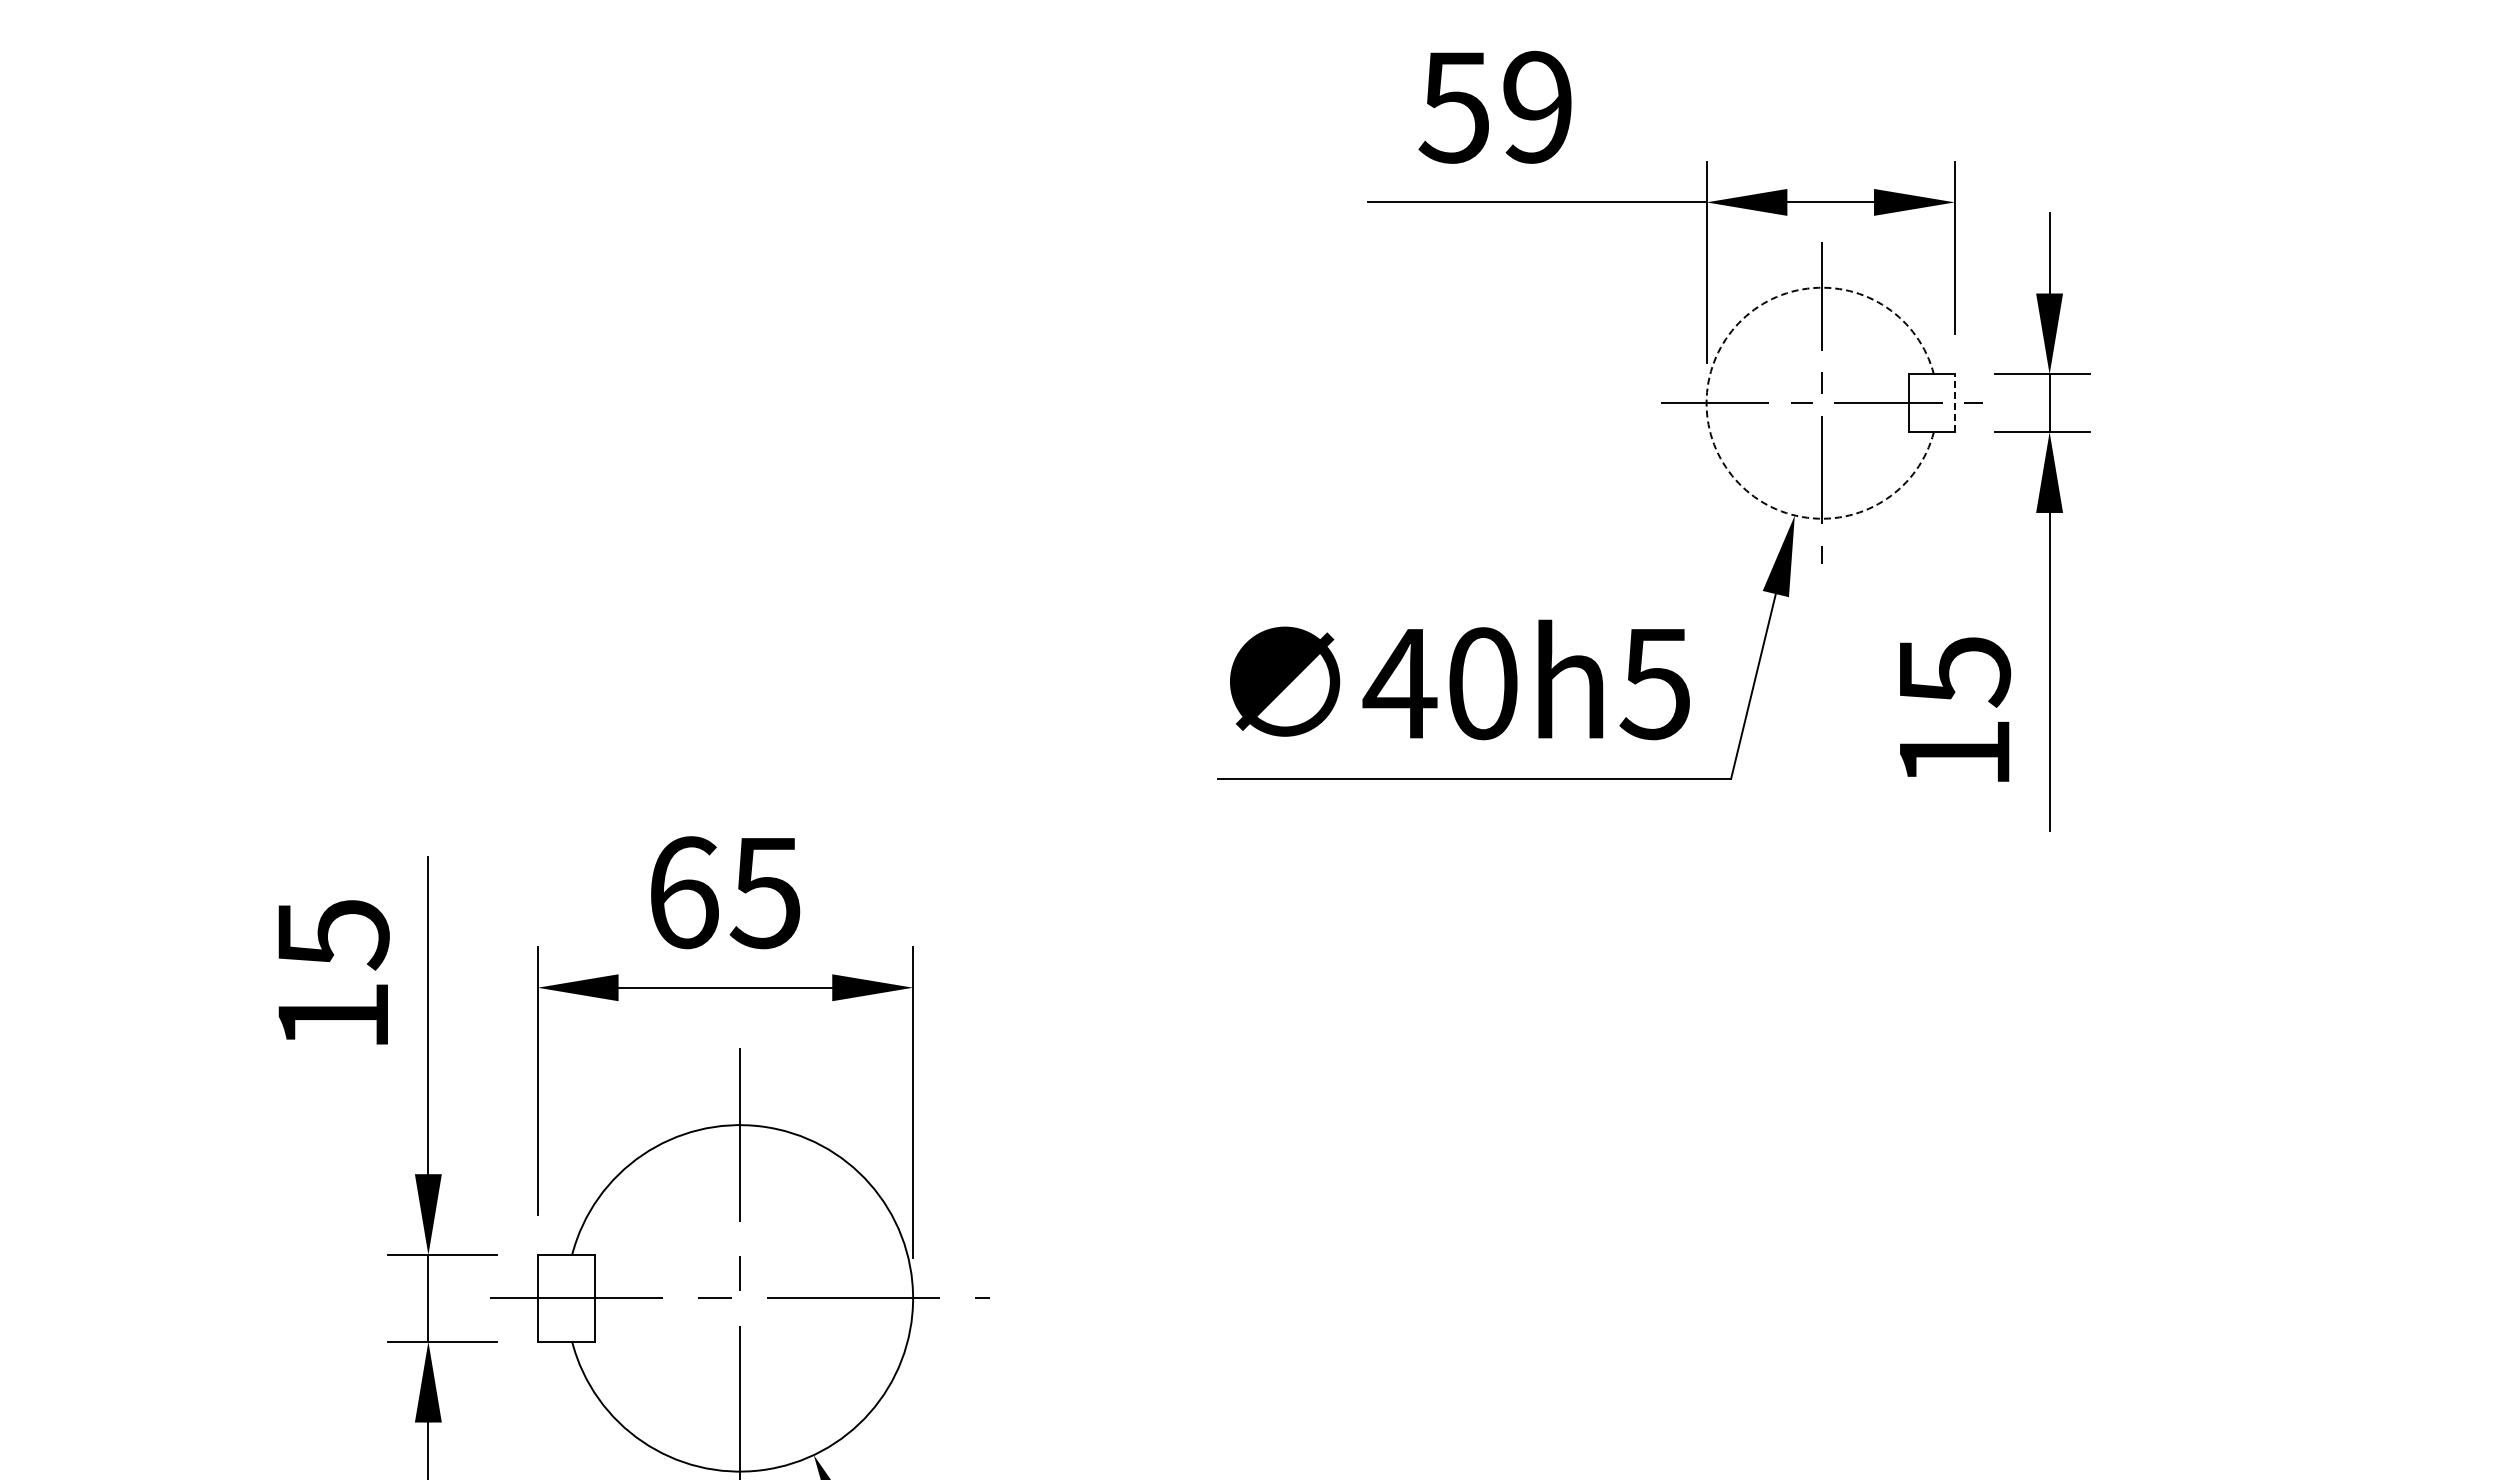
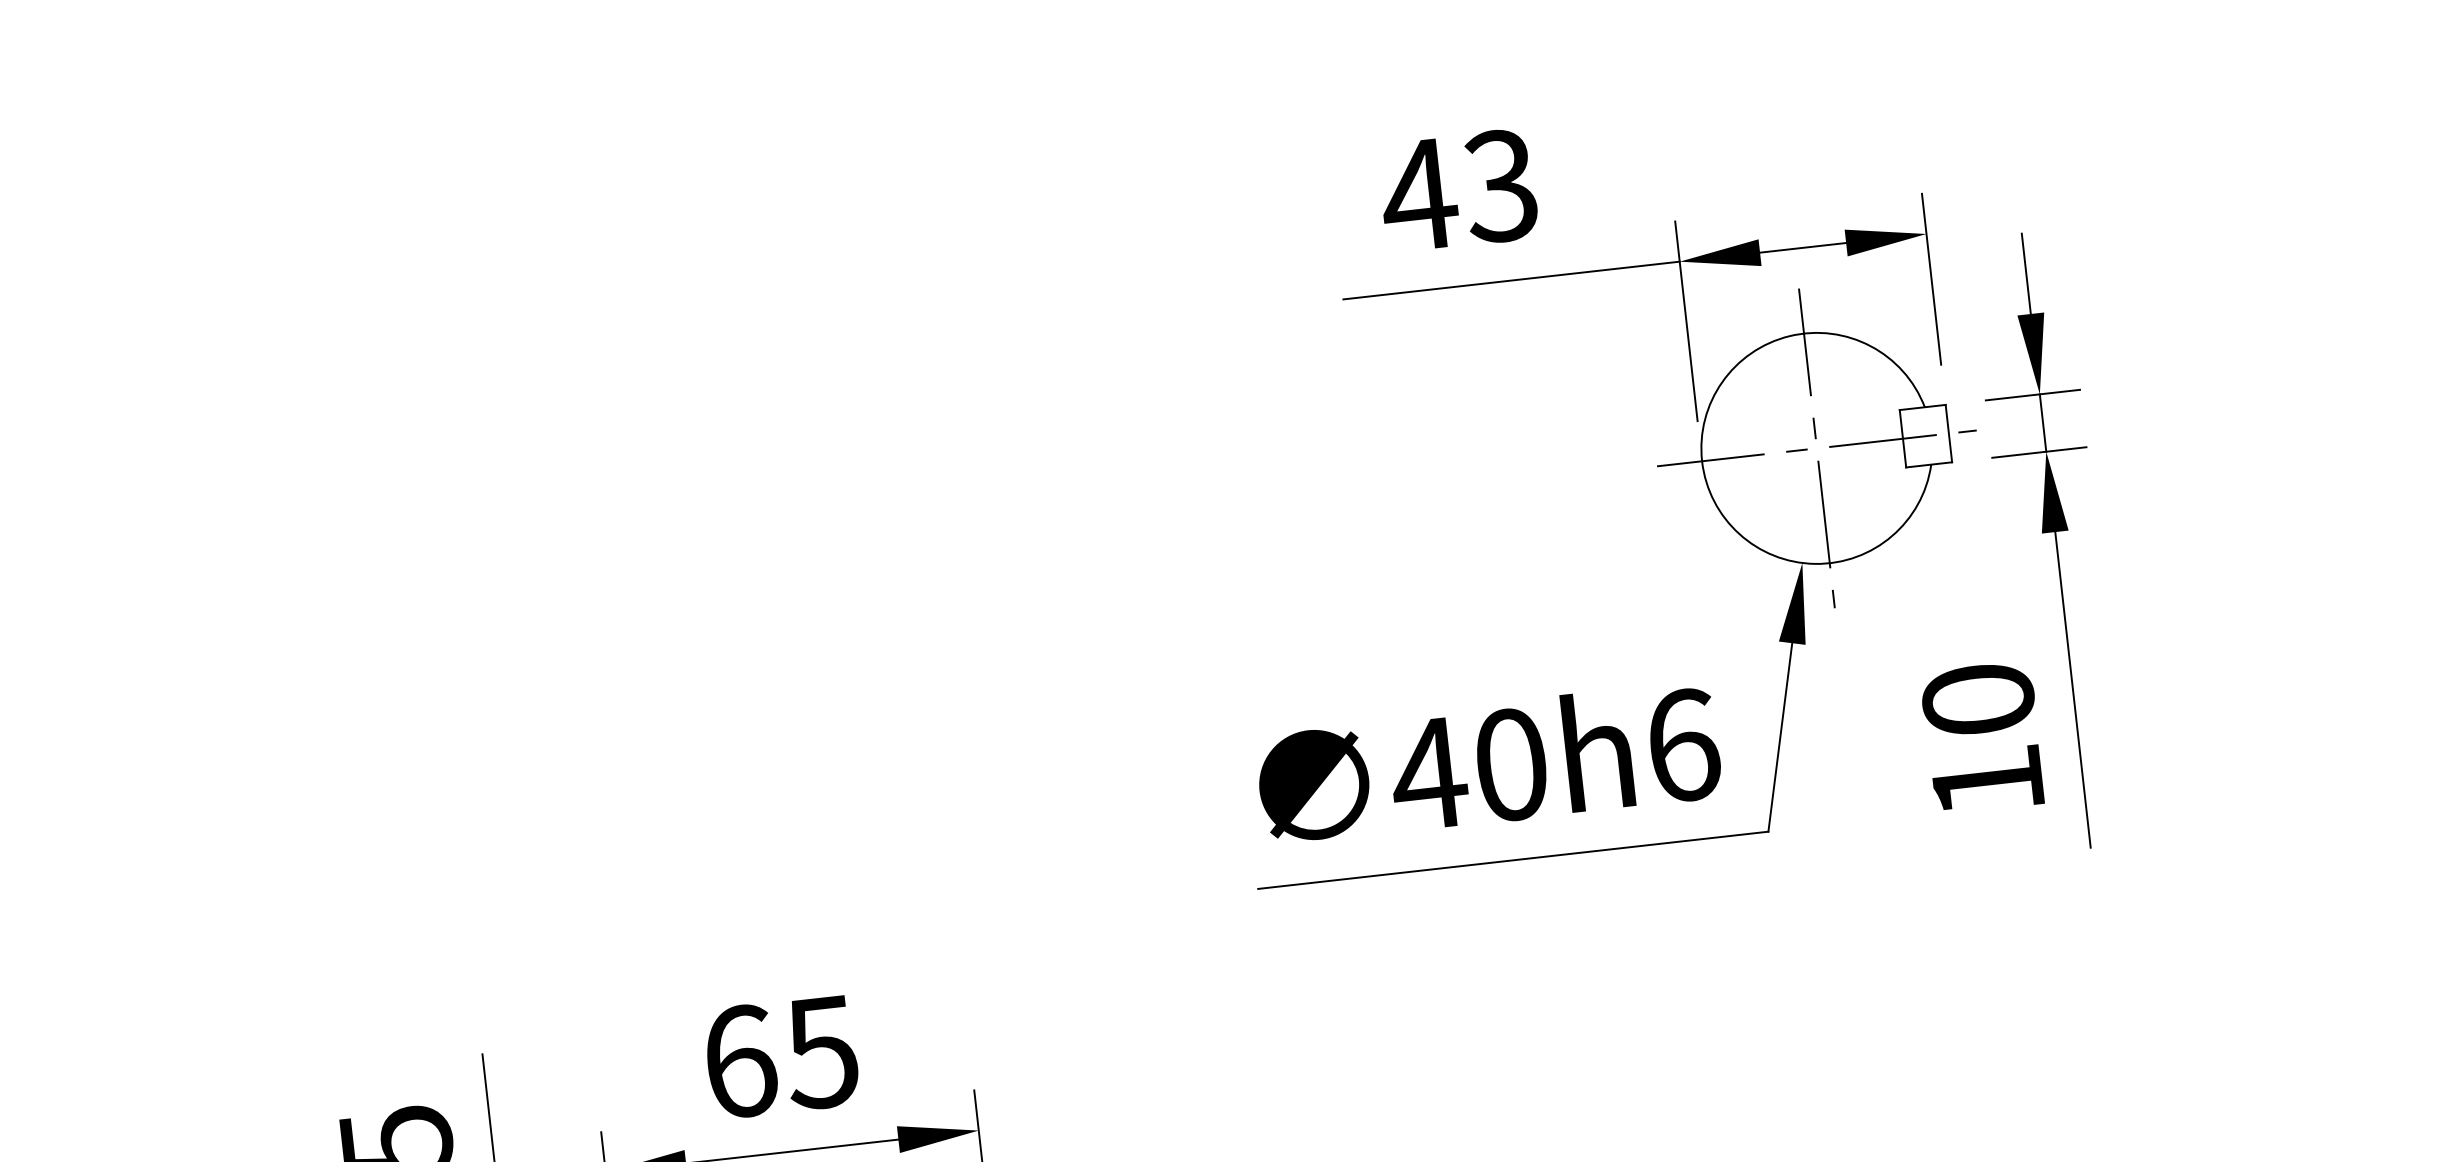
text: (1494, 107) -> (1458, 191), 59 -> 43
arc: (1706, 403) -> (1702, 461), dashed -> solid
line: (1954, 403) -> (1948, 433), dashed -> solid
text: (1954, 671) -> (1978, 700), 15 -> 10
text: (1655, 683) -> (1682, 745), 40h5 -> 40h6

